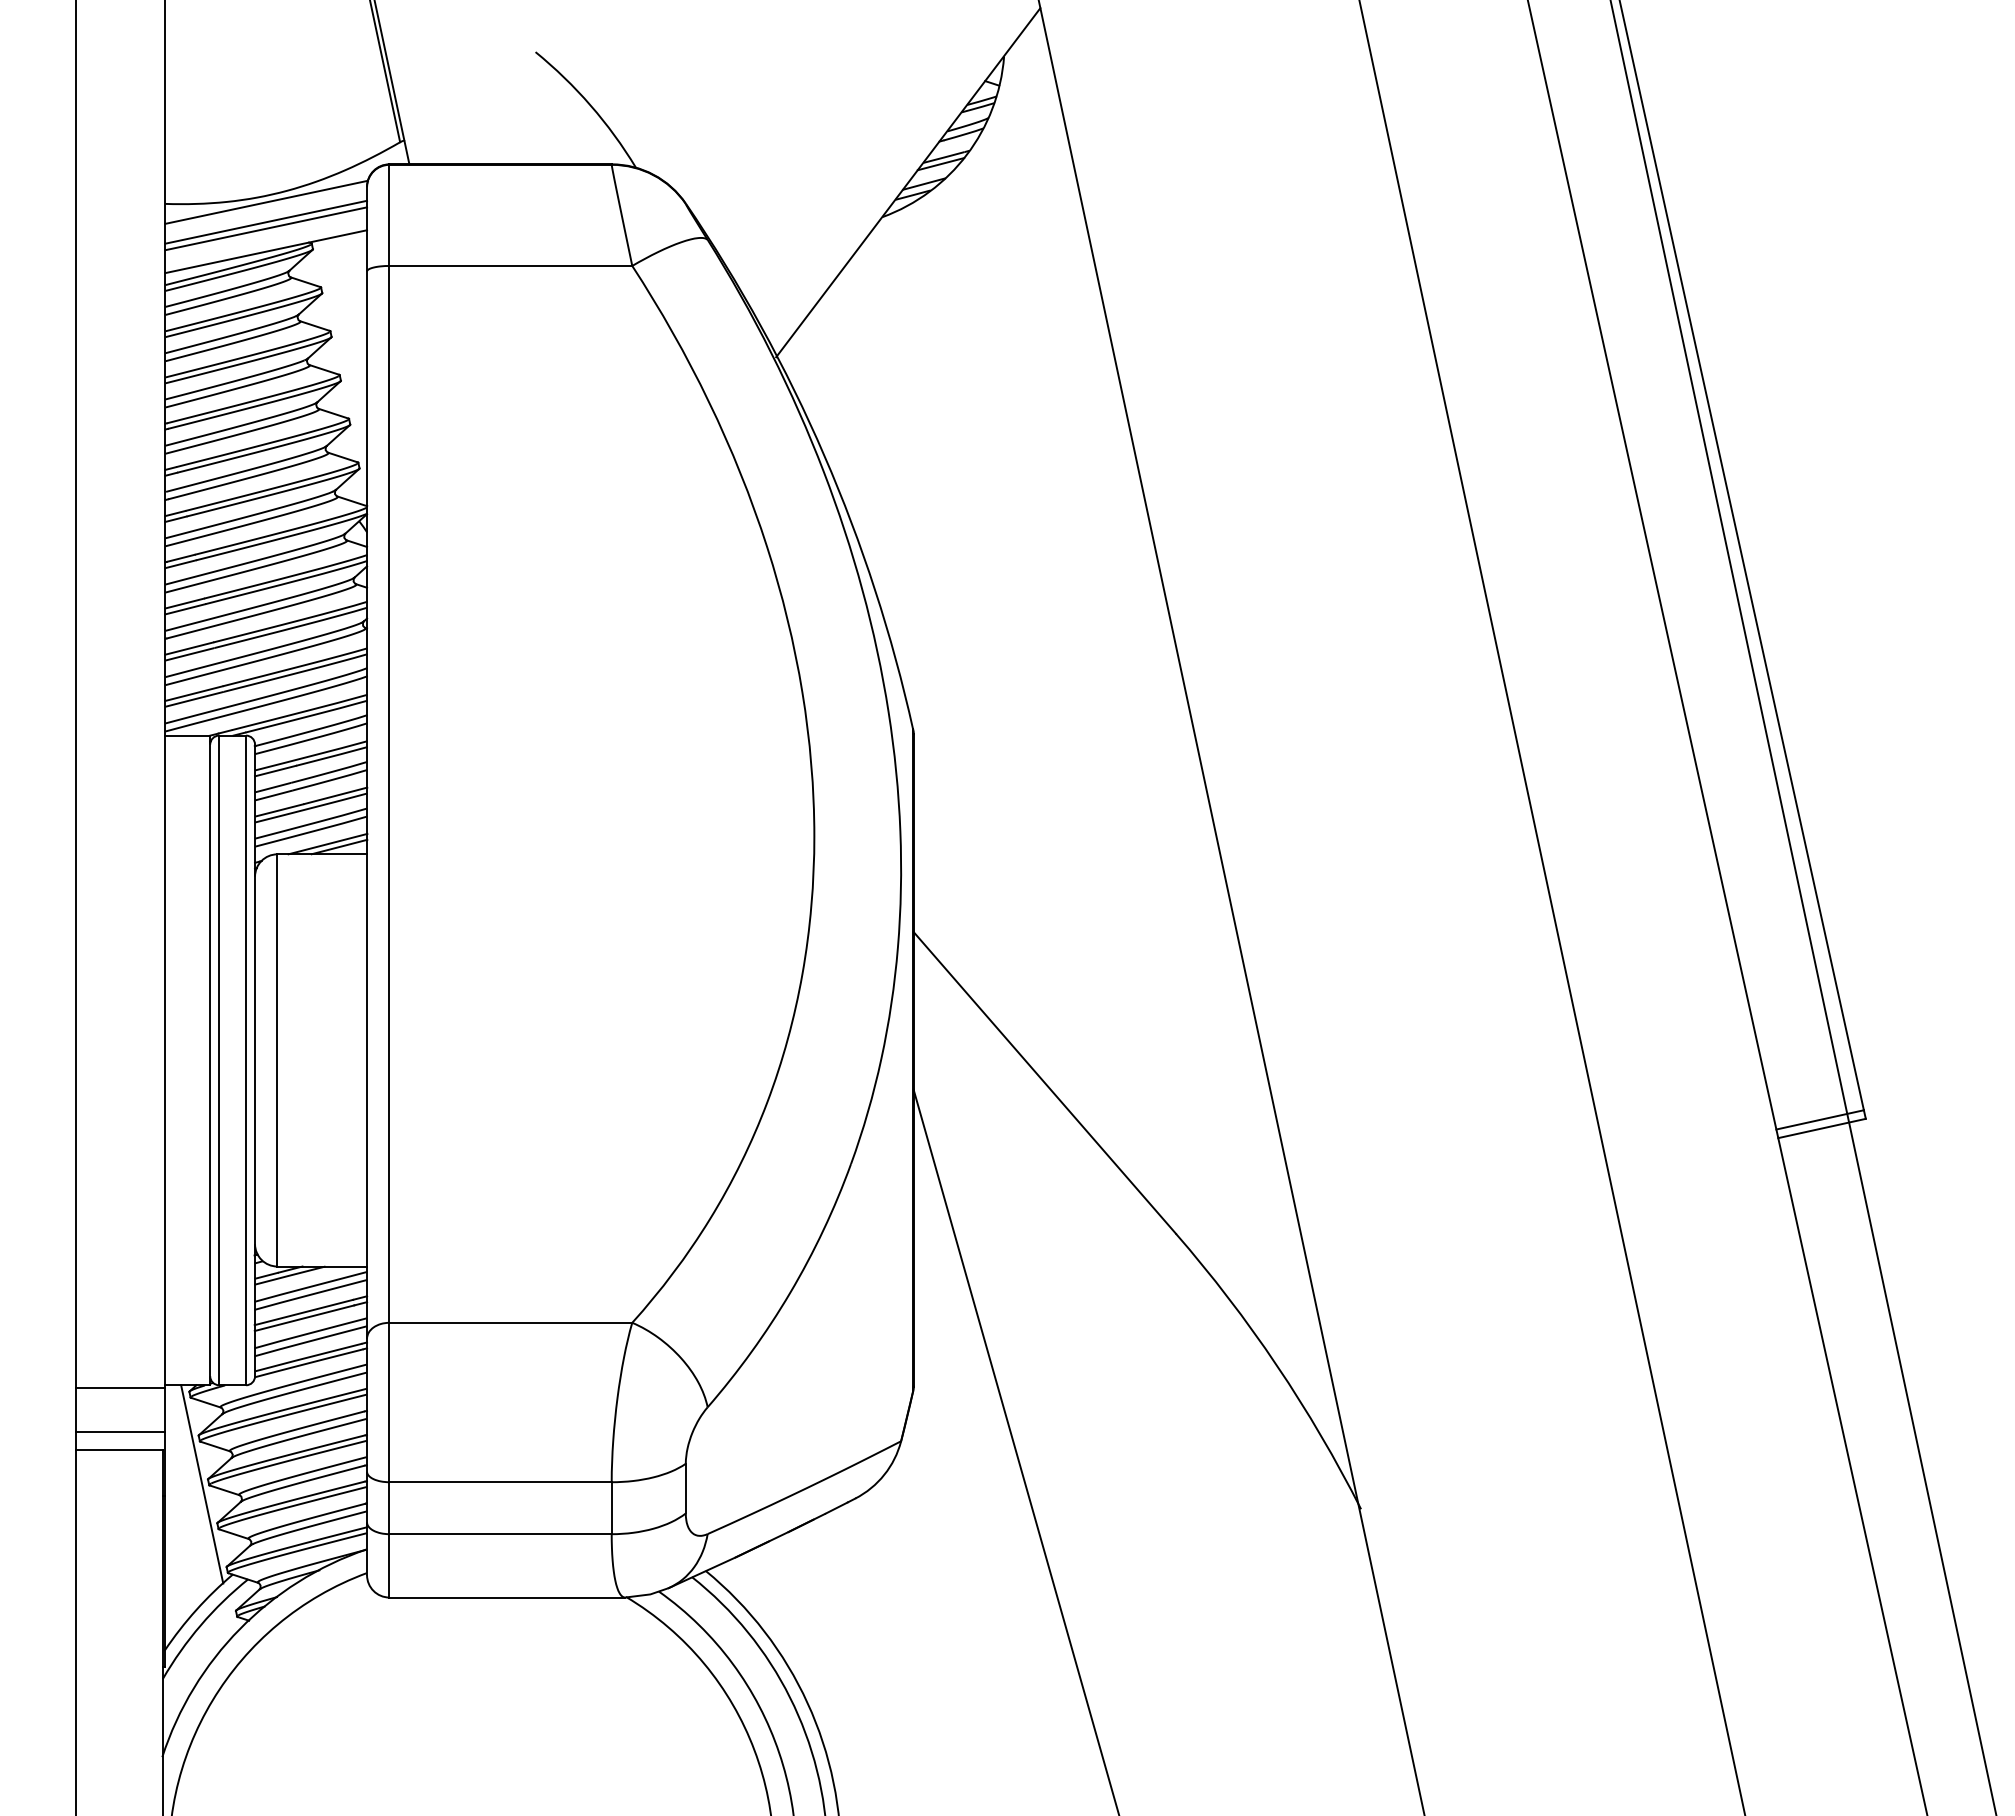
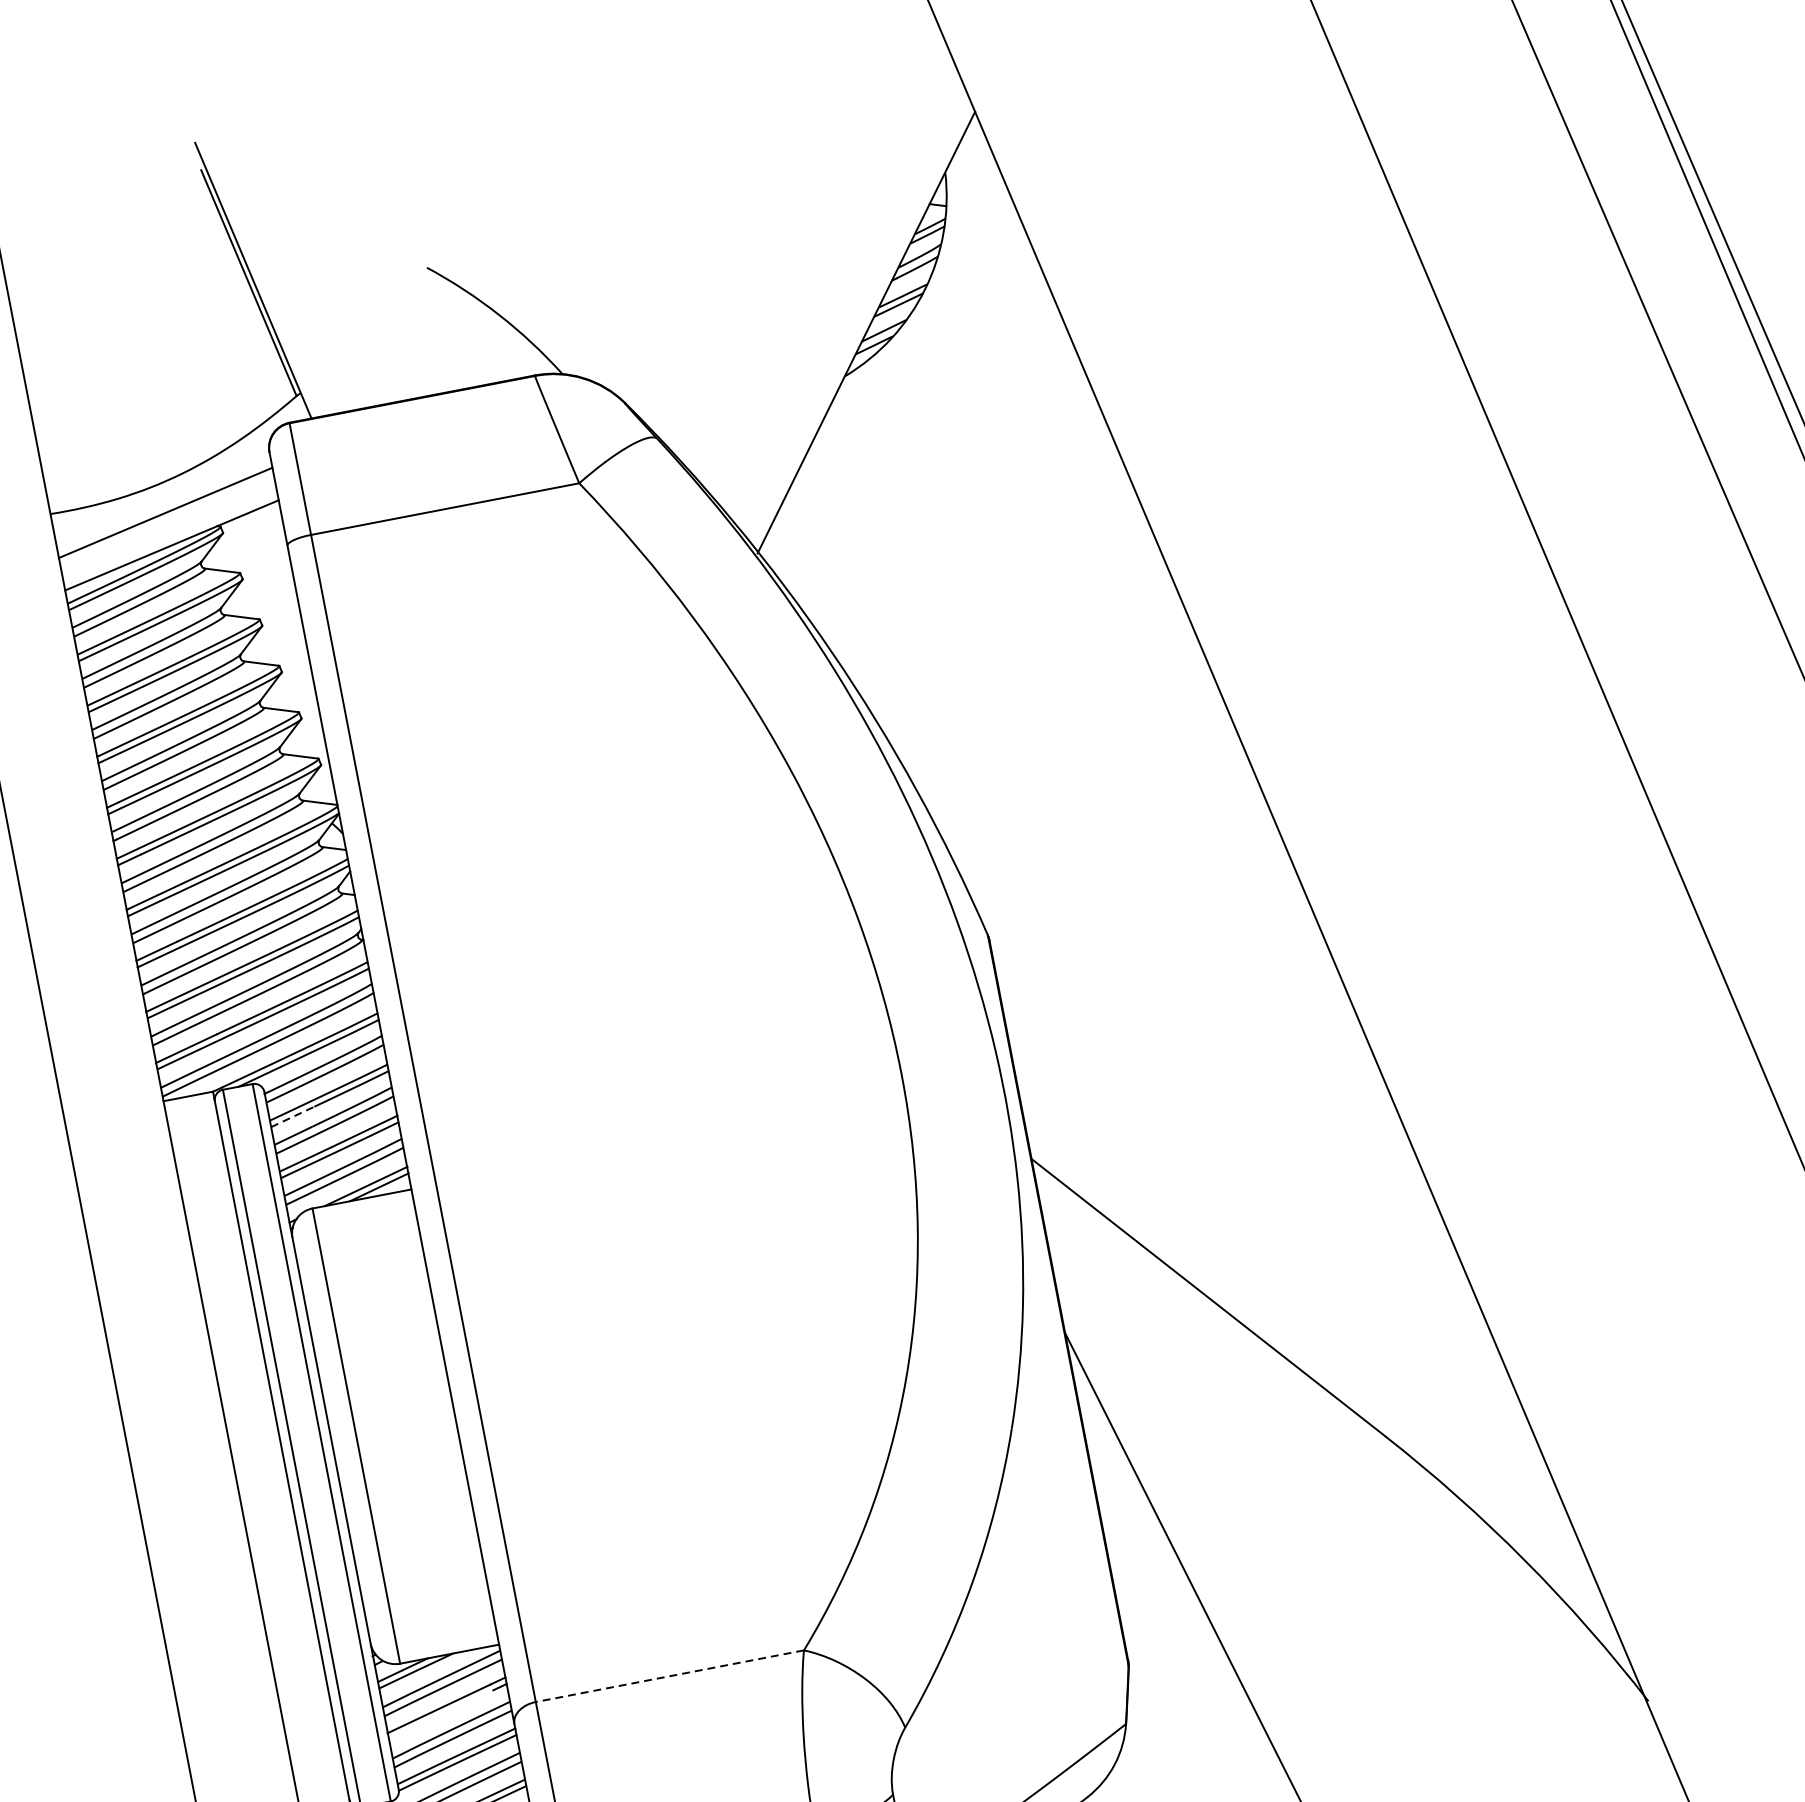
line: (266, 201) -> (161, 489), removed
line: (266, 228) -> (167, 519), removed
line: (276, 770) -> (293, 1116), solid -> dashed
line: (304, 1318) -> (441, 1715), removed
line: (510, 1322) -> (669, 1675), solid -> dashed

